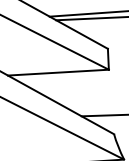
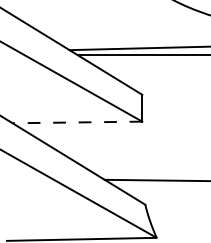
line: (58, 72) -> (77, 122), solid -> dashed

